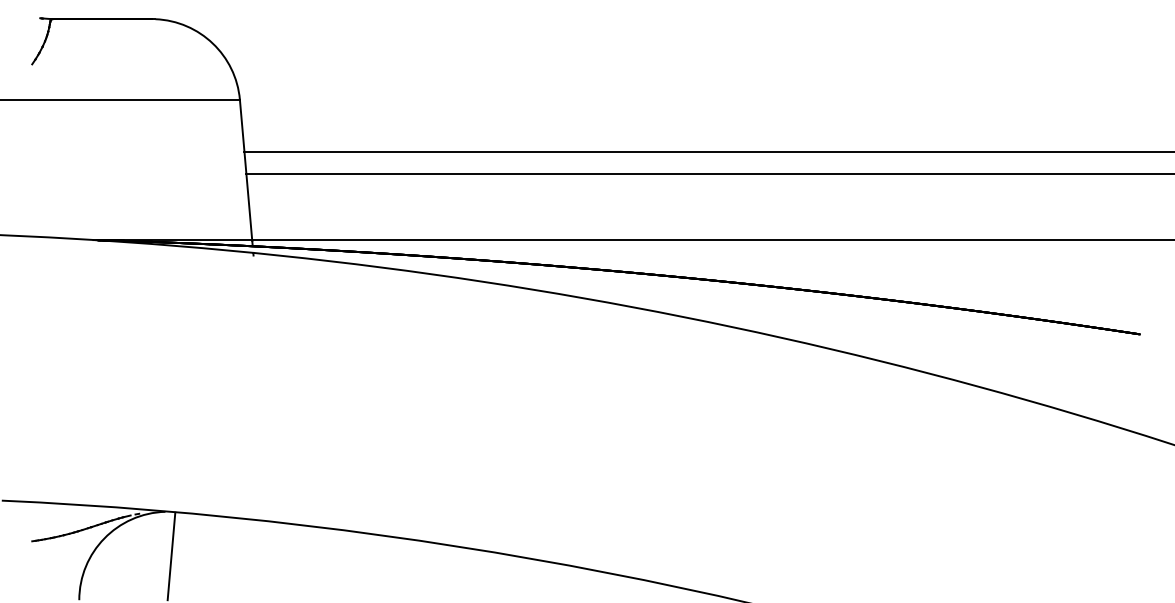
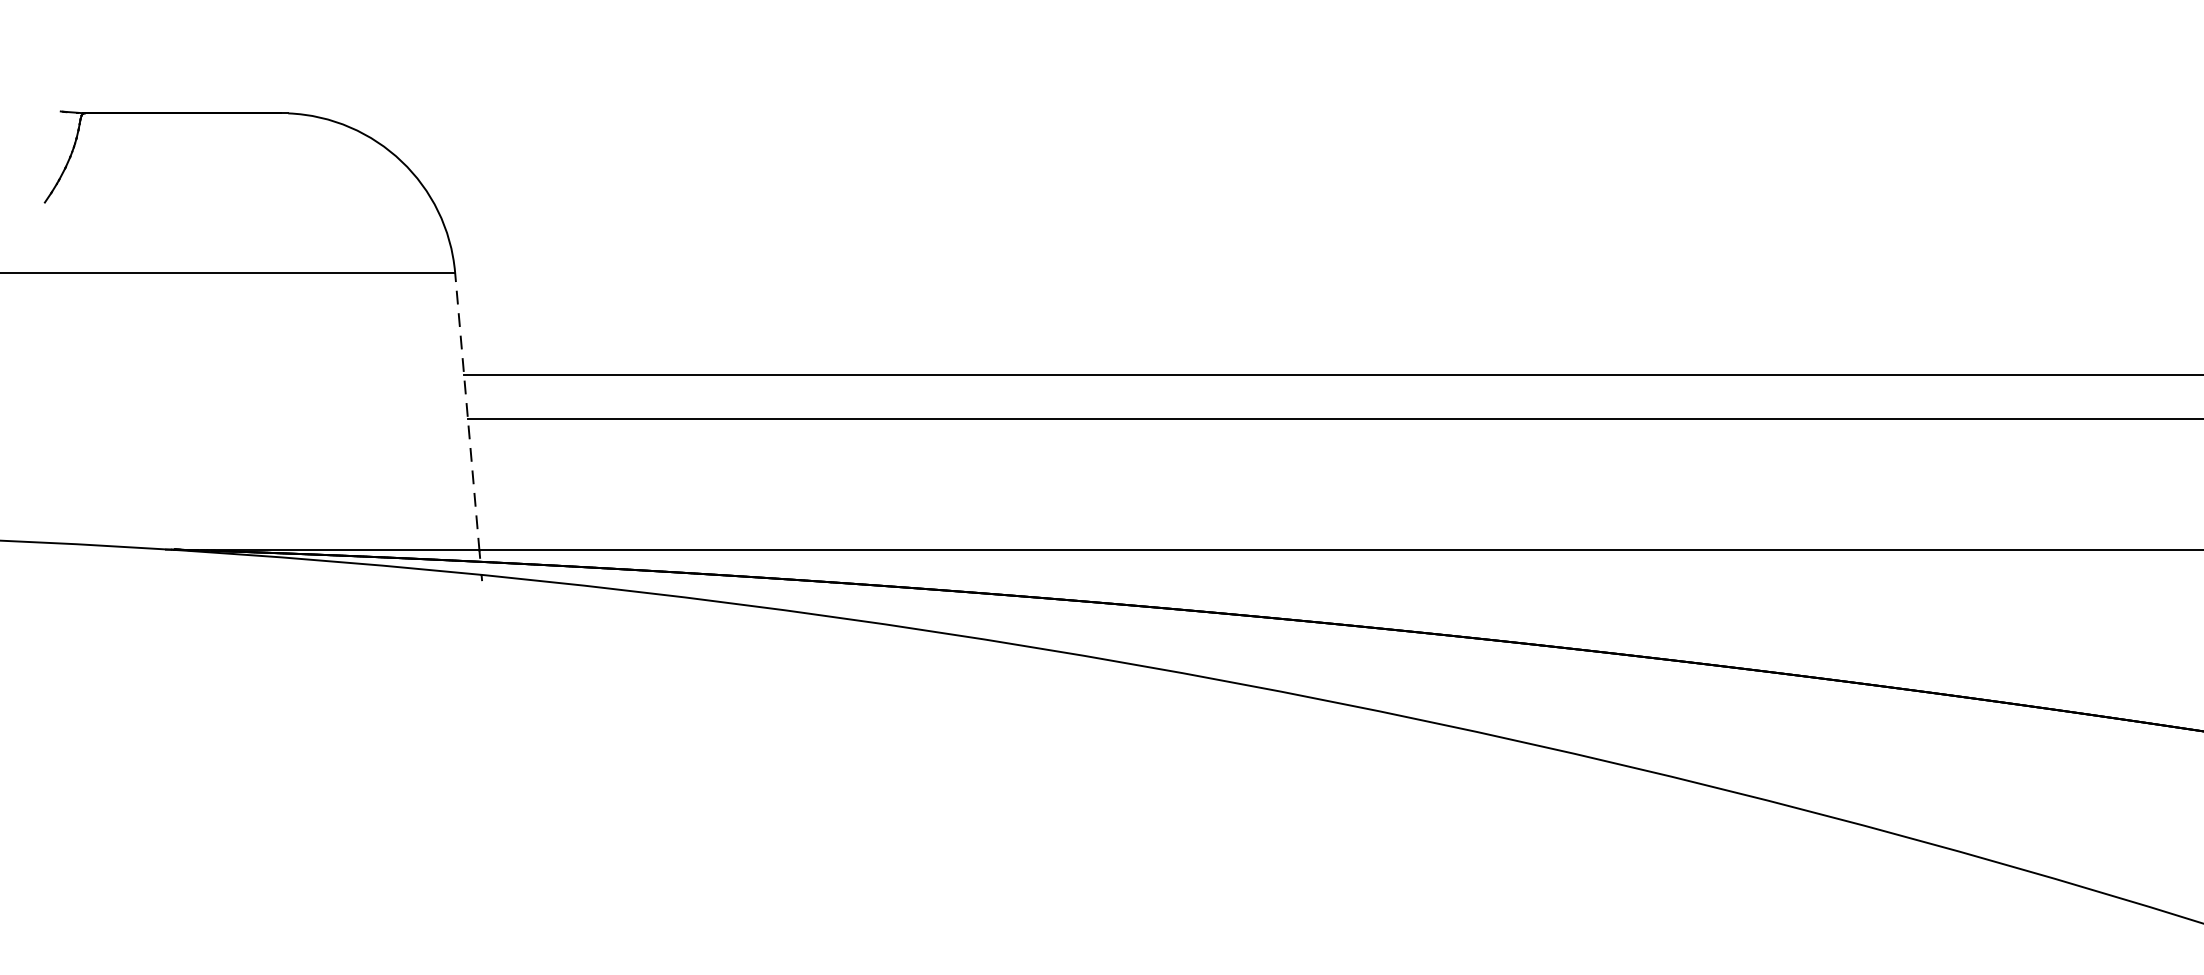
line: (246, 170) -> (468, 412), solid -> dashed

